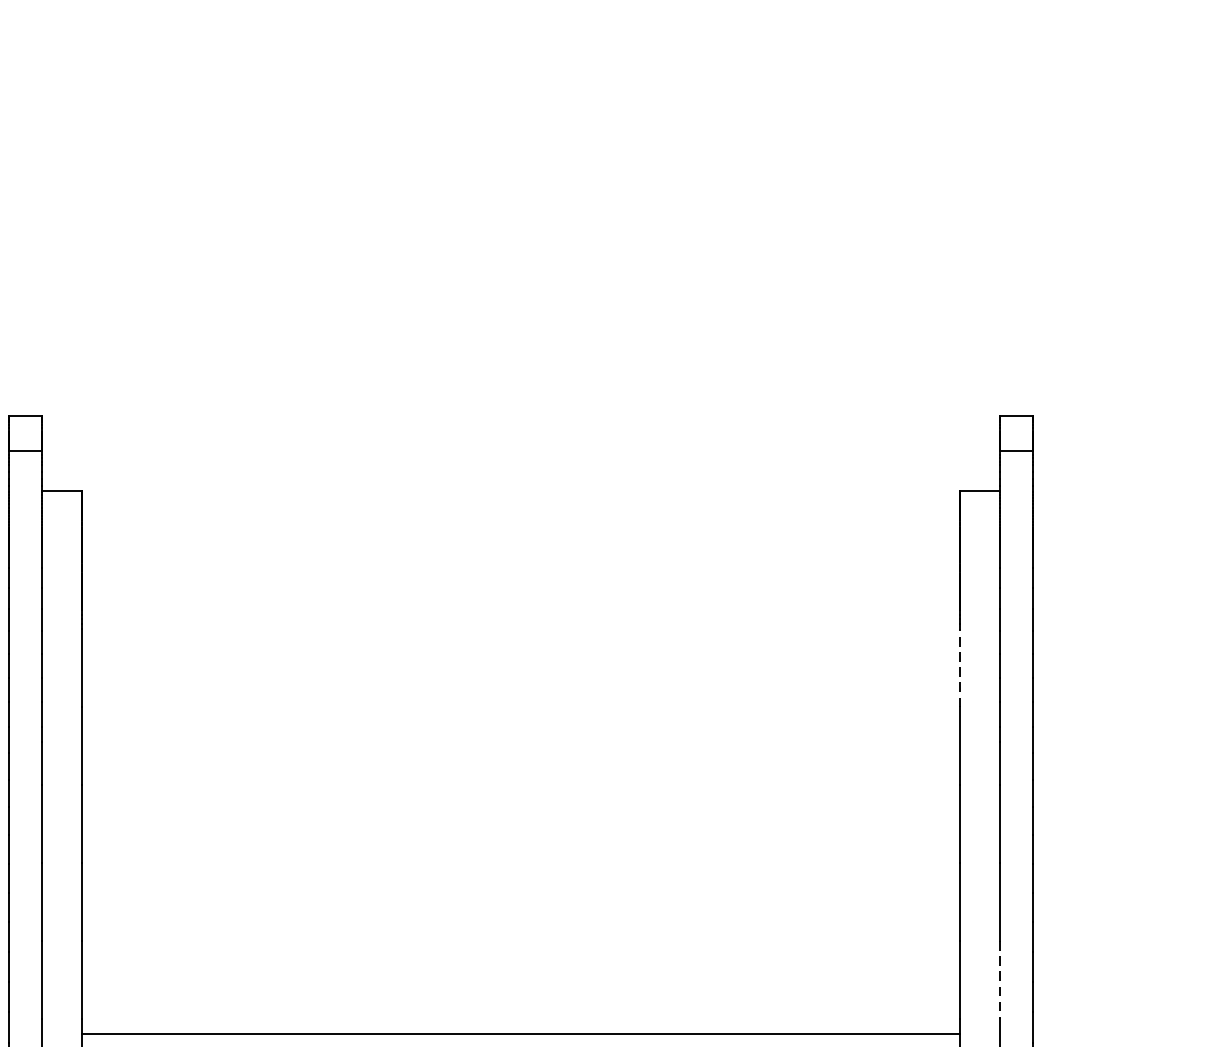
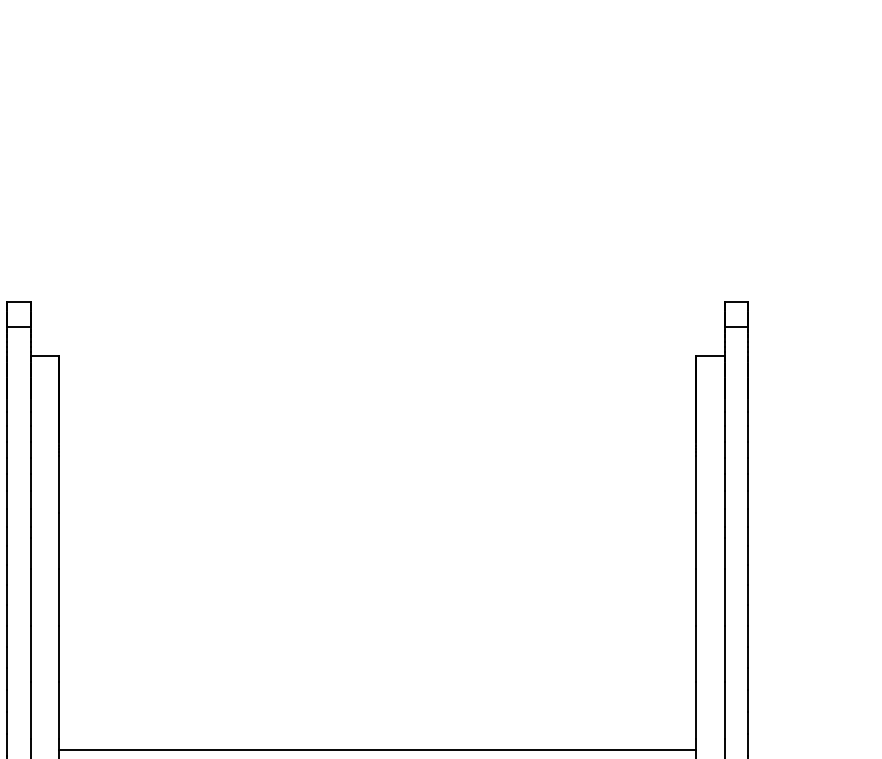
line: (959, 666) -> (695, 483), dashed -> solid
line: (999, 980) -> (724, 710), dashed -> solid

